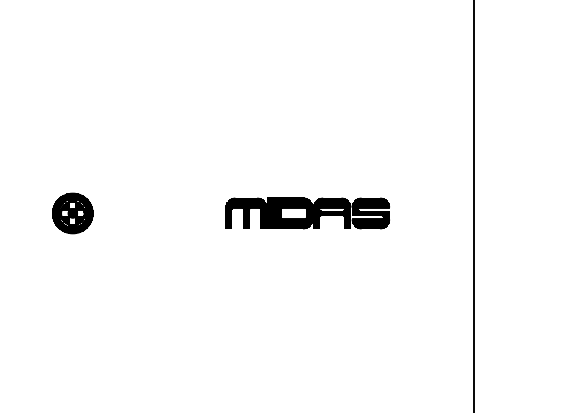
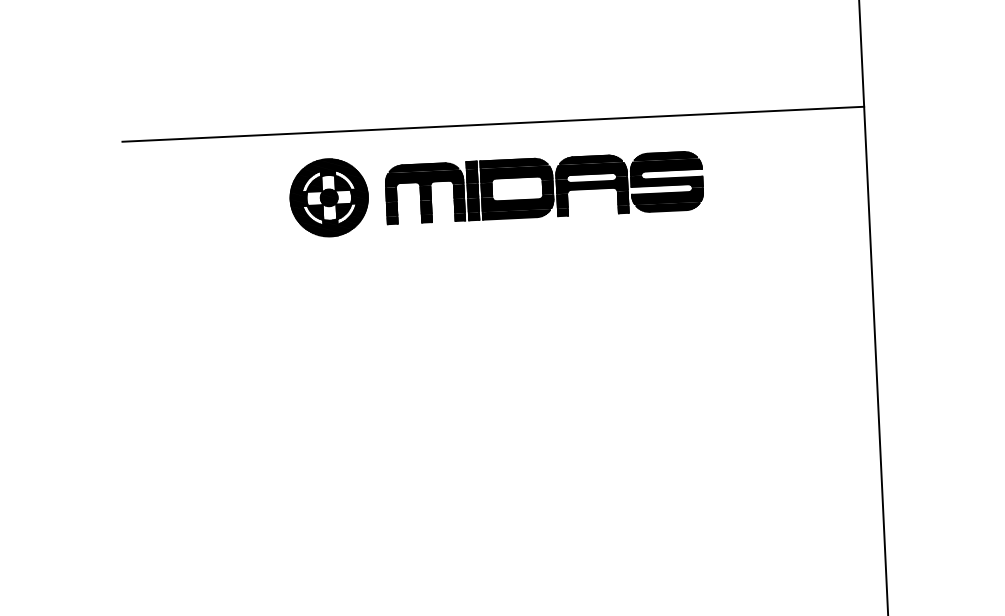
line: (282, 179) -> (492, 124), added
part: (72, 213) -> (328, 197), moved

